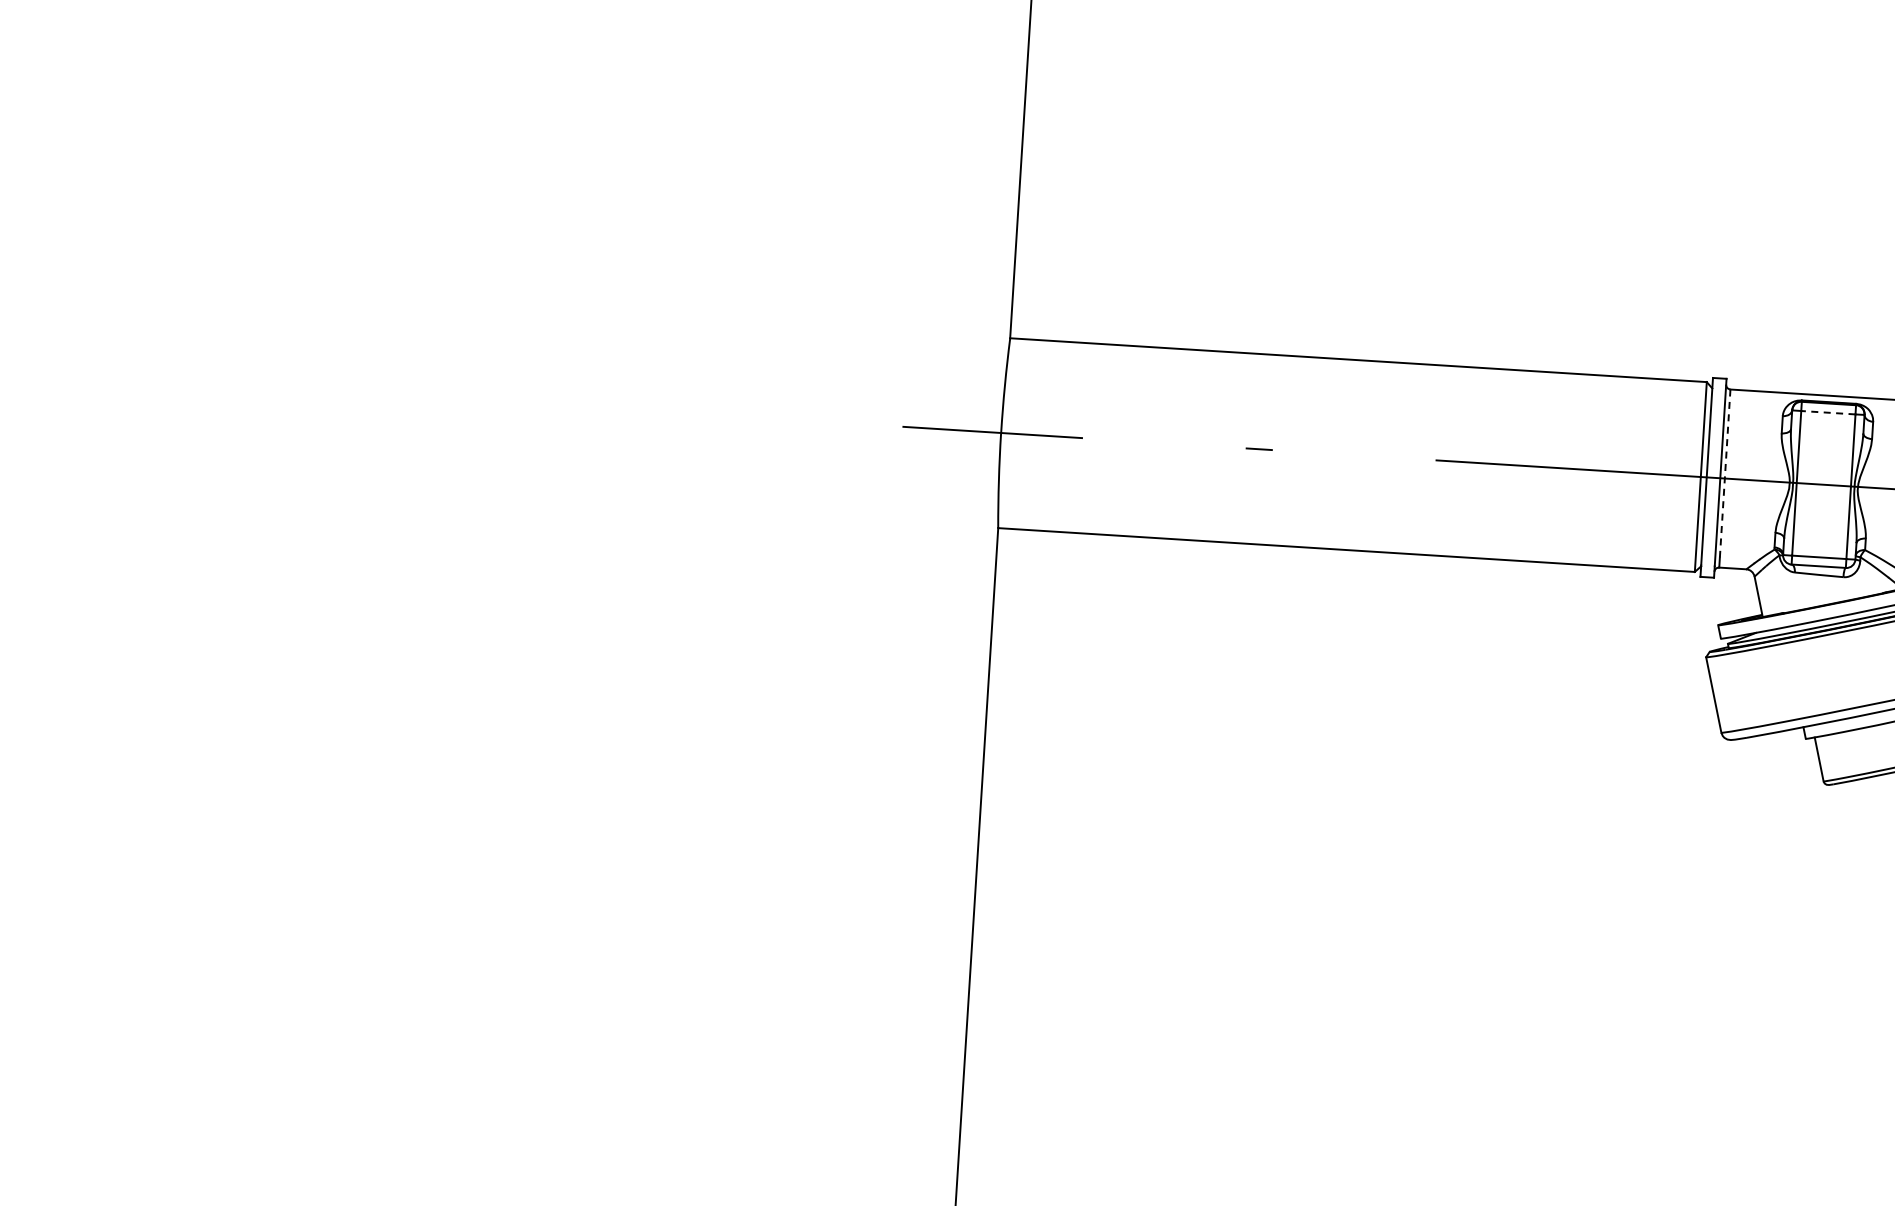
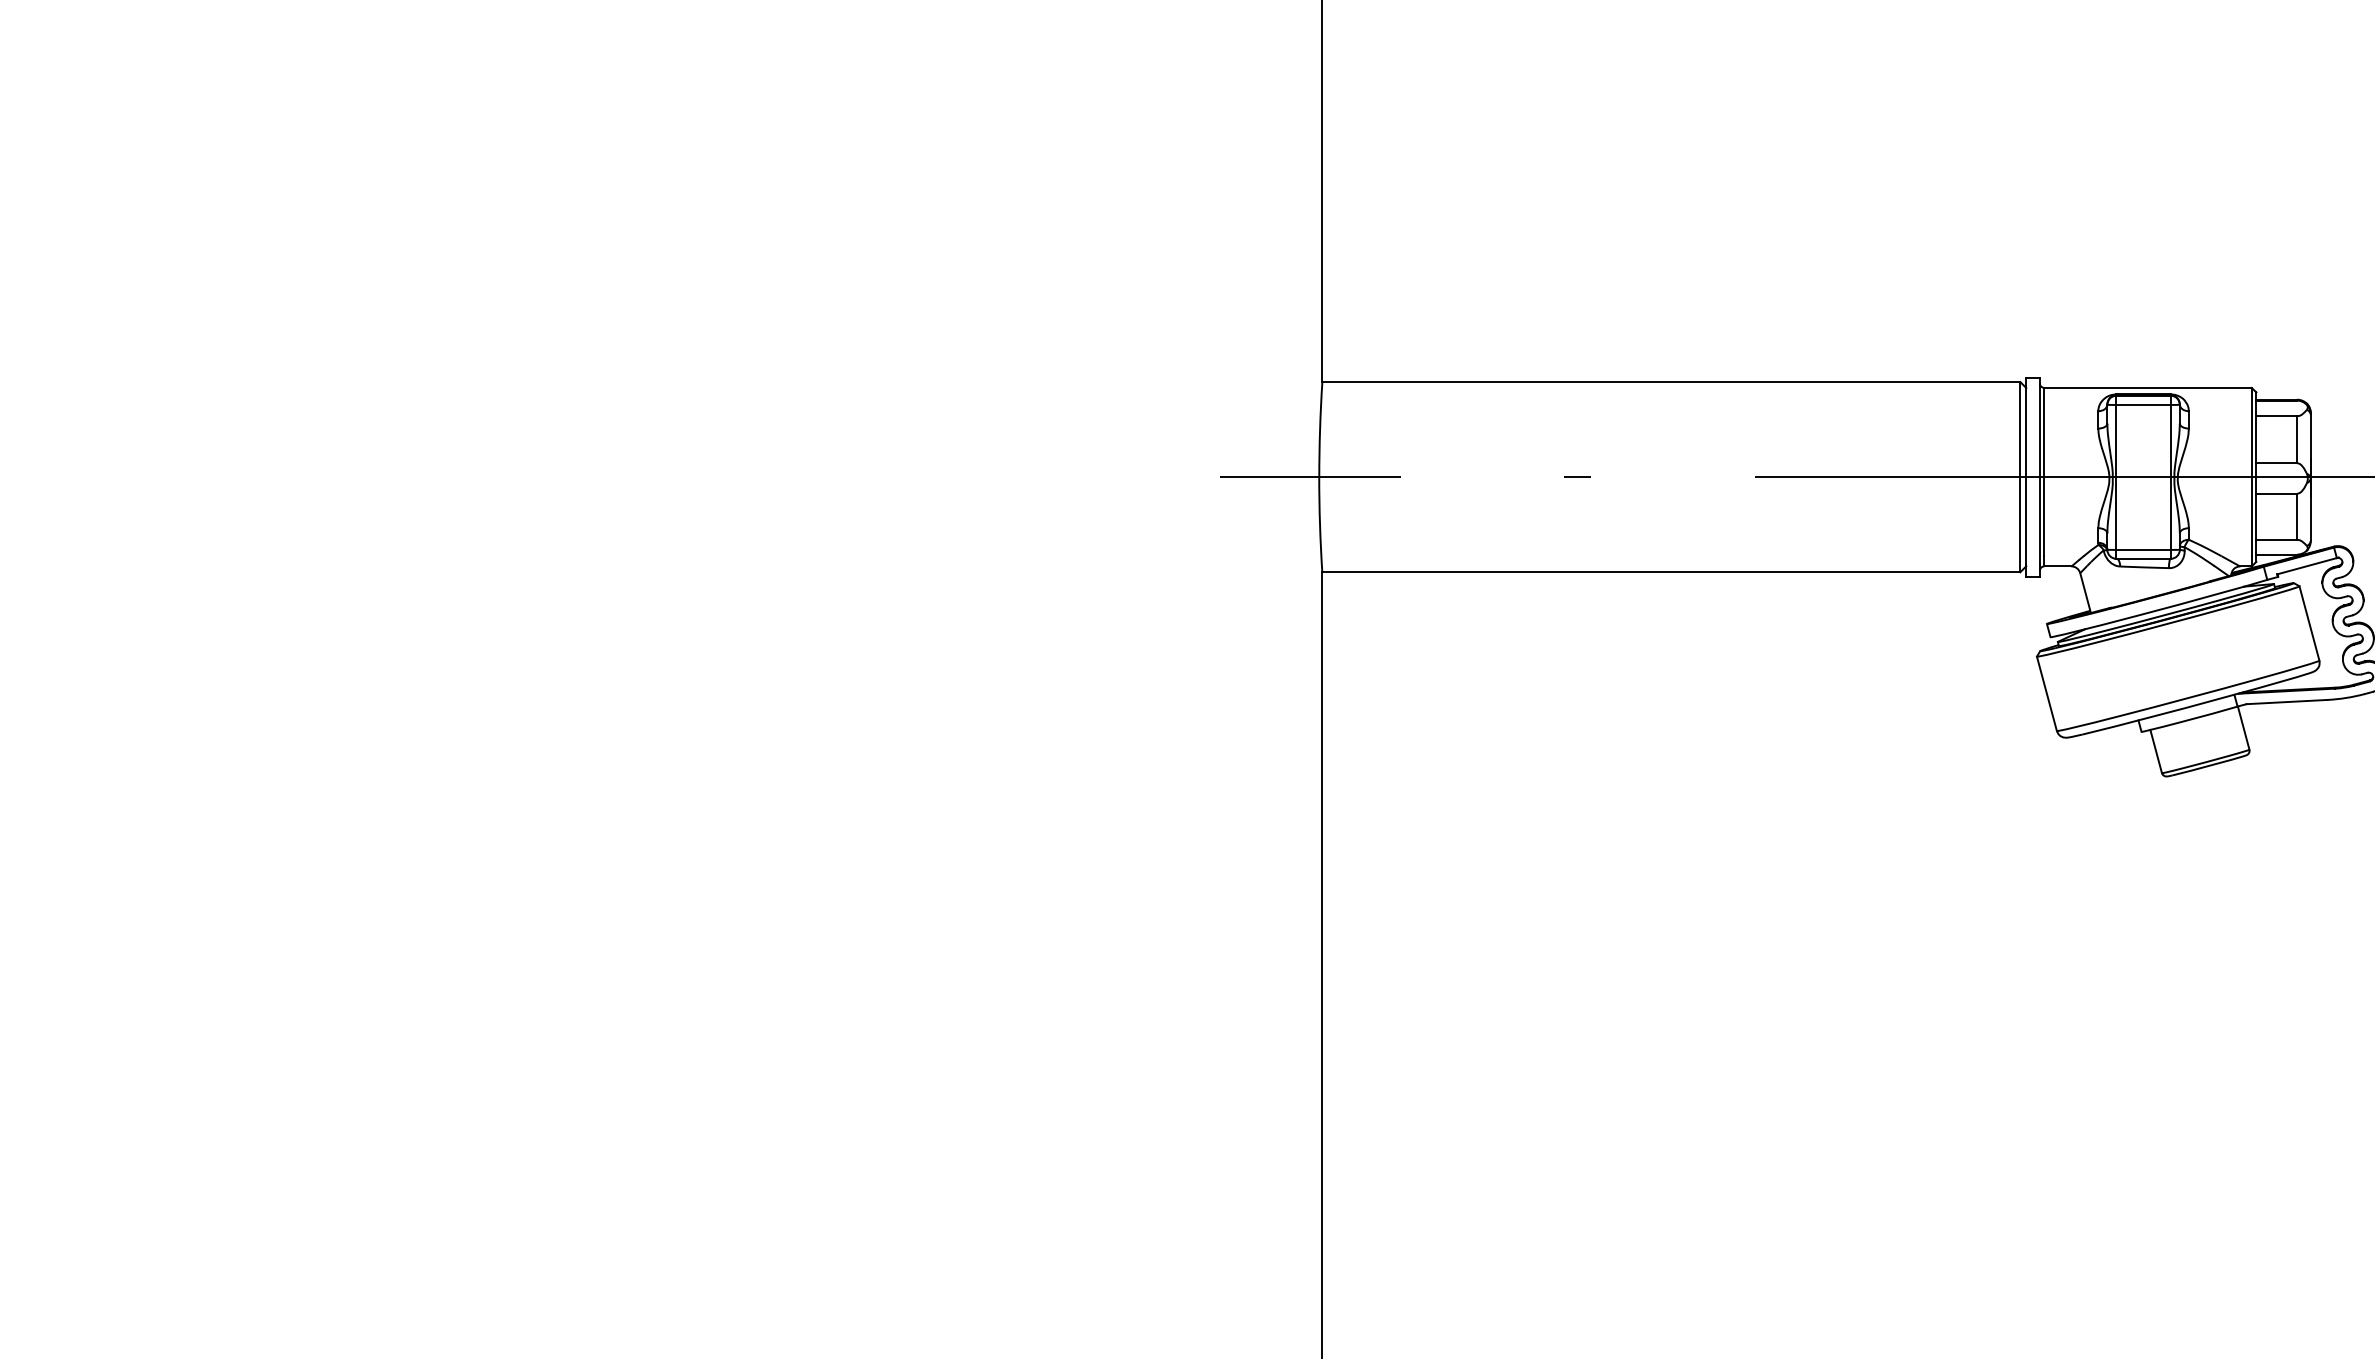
line: (1828, 412) -> (2143, 404), dashed -> solid
line: (1725, 473) -> (2044, 472), dashed -> solid

